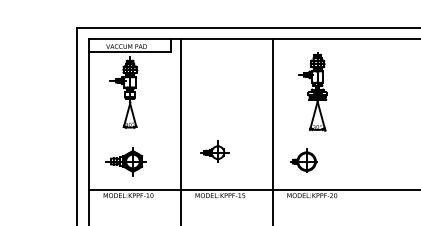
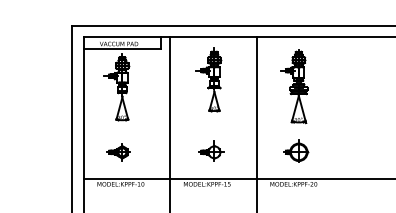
part: (221, 84) -> (208, 79), added
part: (214, 151) -> (211, 151), moved
part: (303, 160) -> (295, 151), moved
part: (125, 161) -> (117, 152), size x0.62

